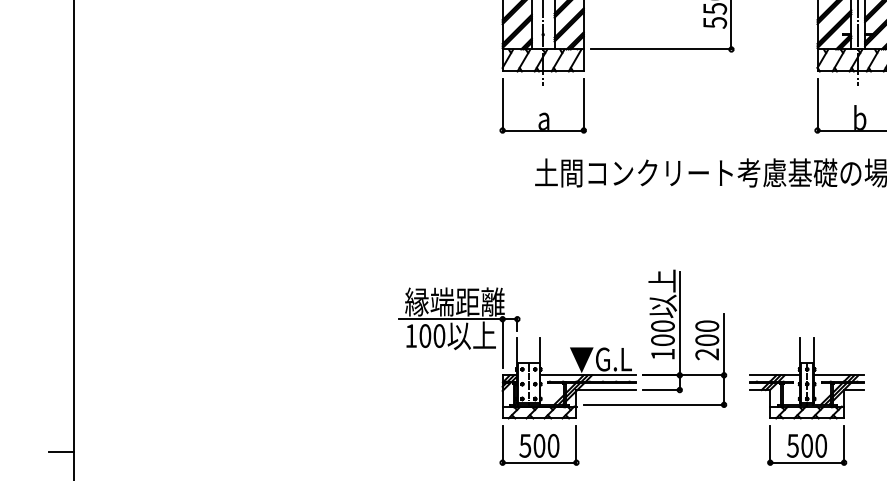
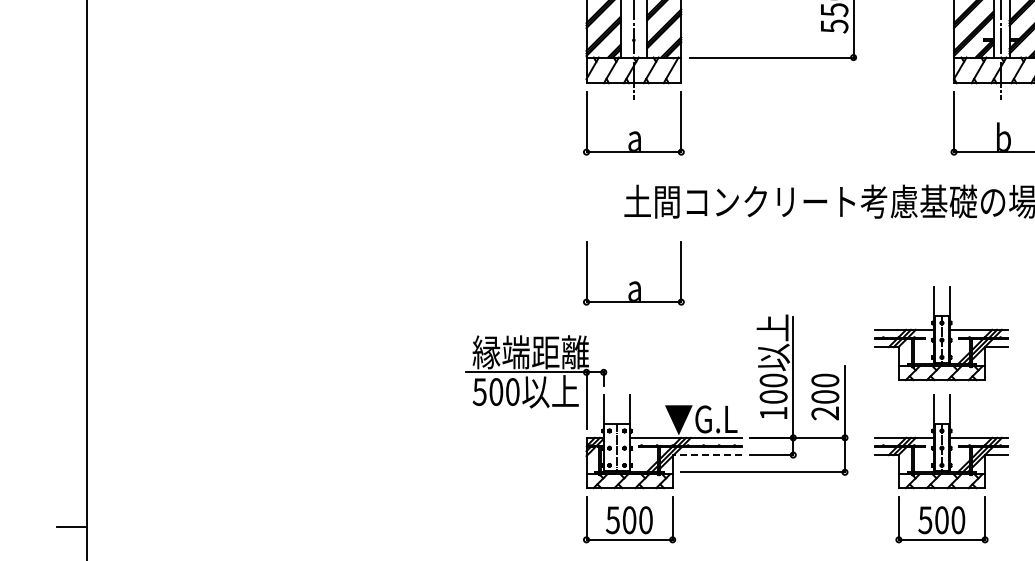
part: (542, 241) -> (633, 281), added
part: (806, 285) -> (941, 333), added
text: (410, 335) -> (479, 391), 100 -> 500
line: (605, 390) -> (706, 455), solid -> dashed

